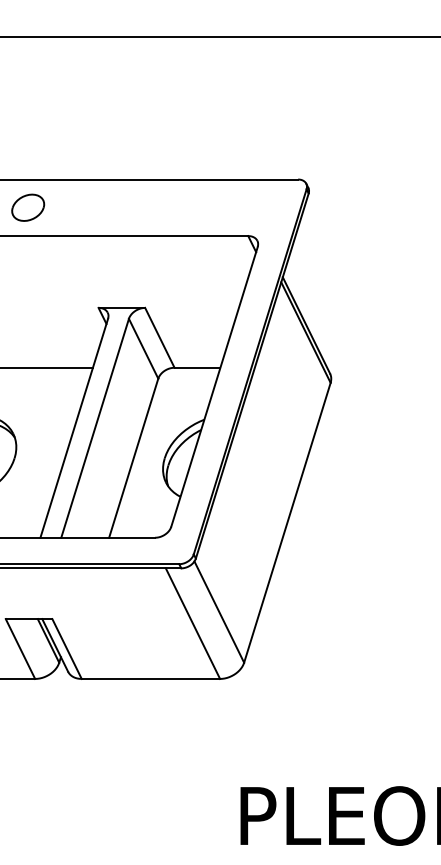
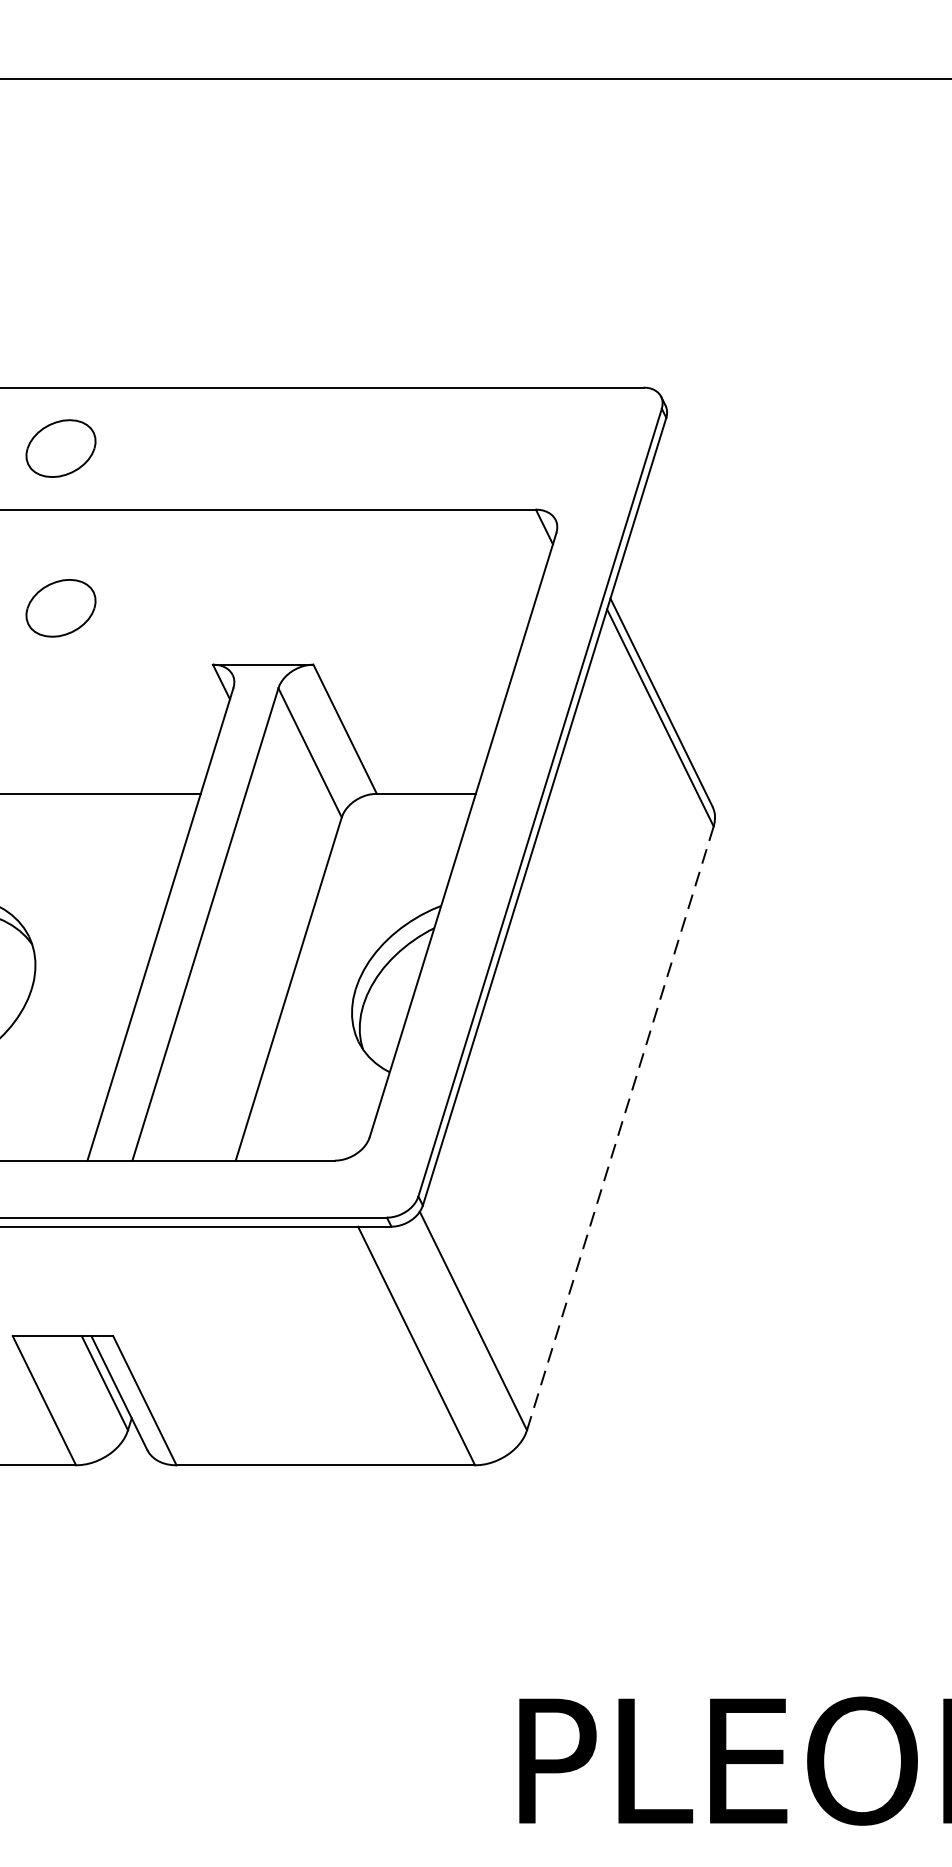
part: (28, 281) -> (61, 607), added
line: (287, 523) -> (620, 1129), solid -> dashed

